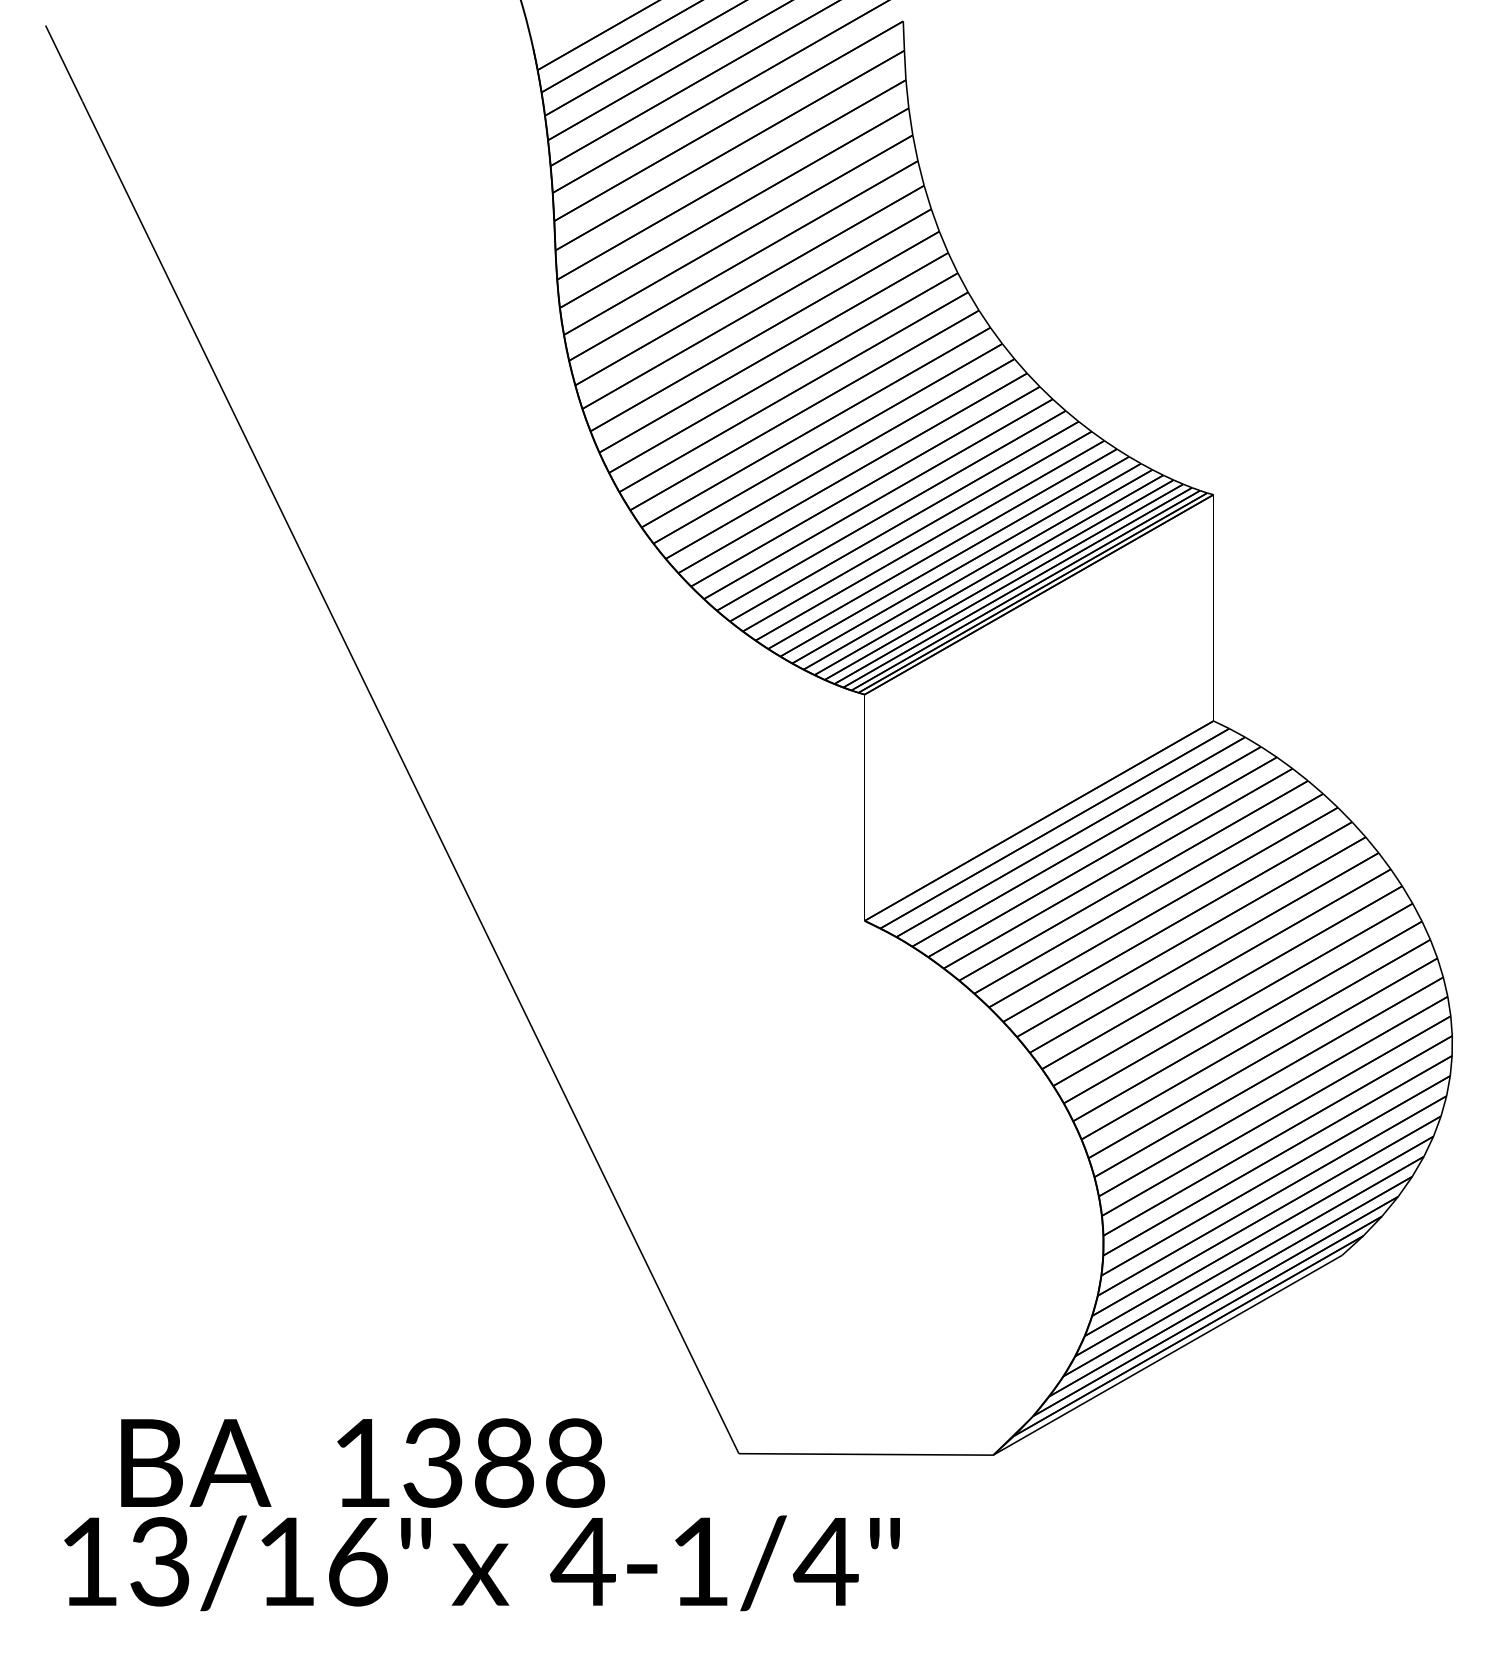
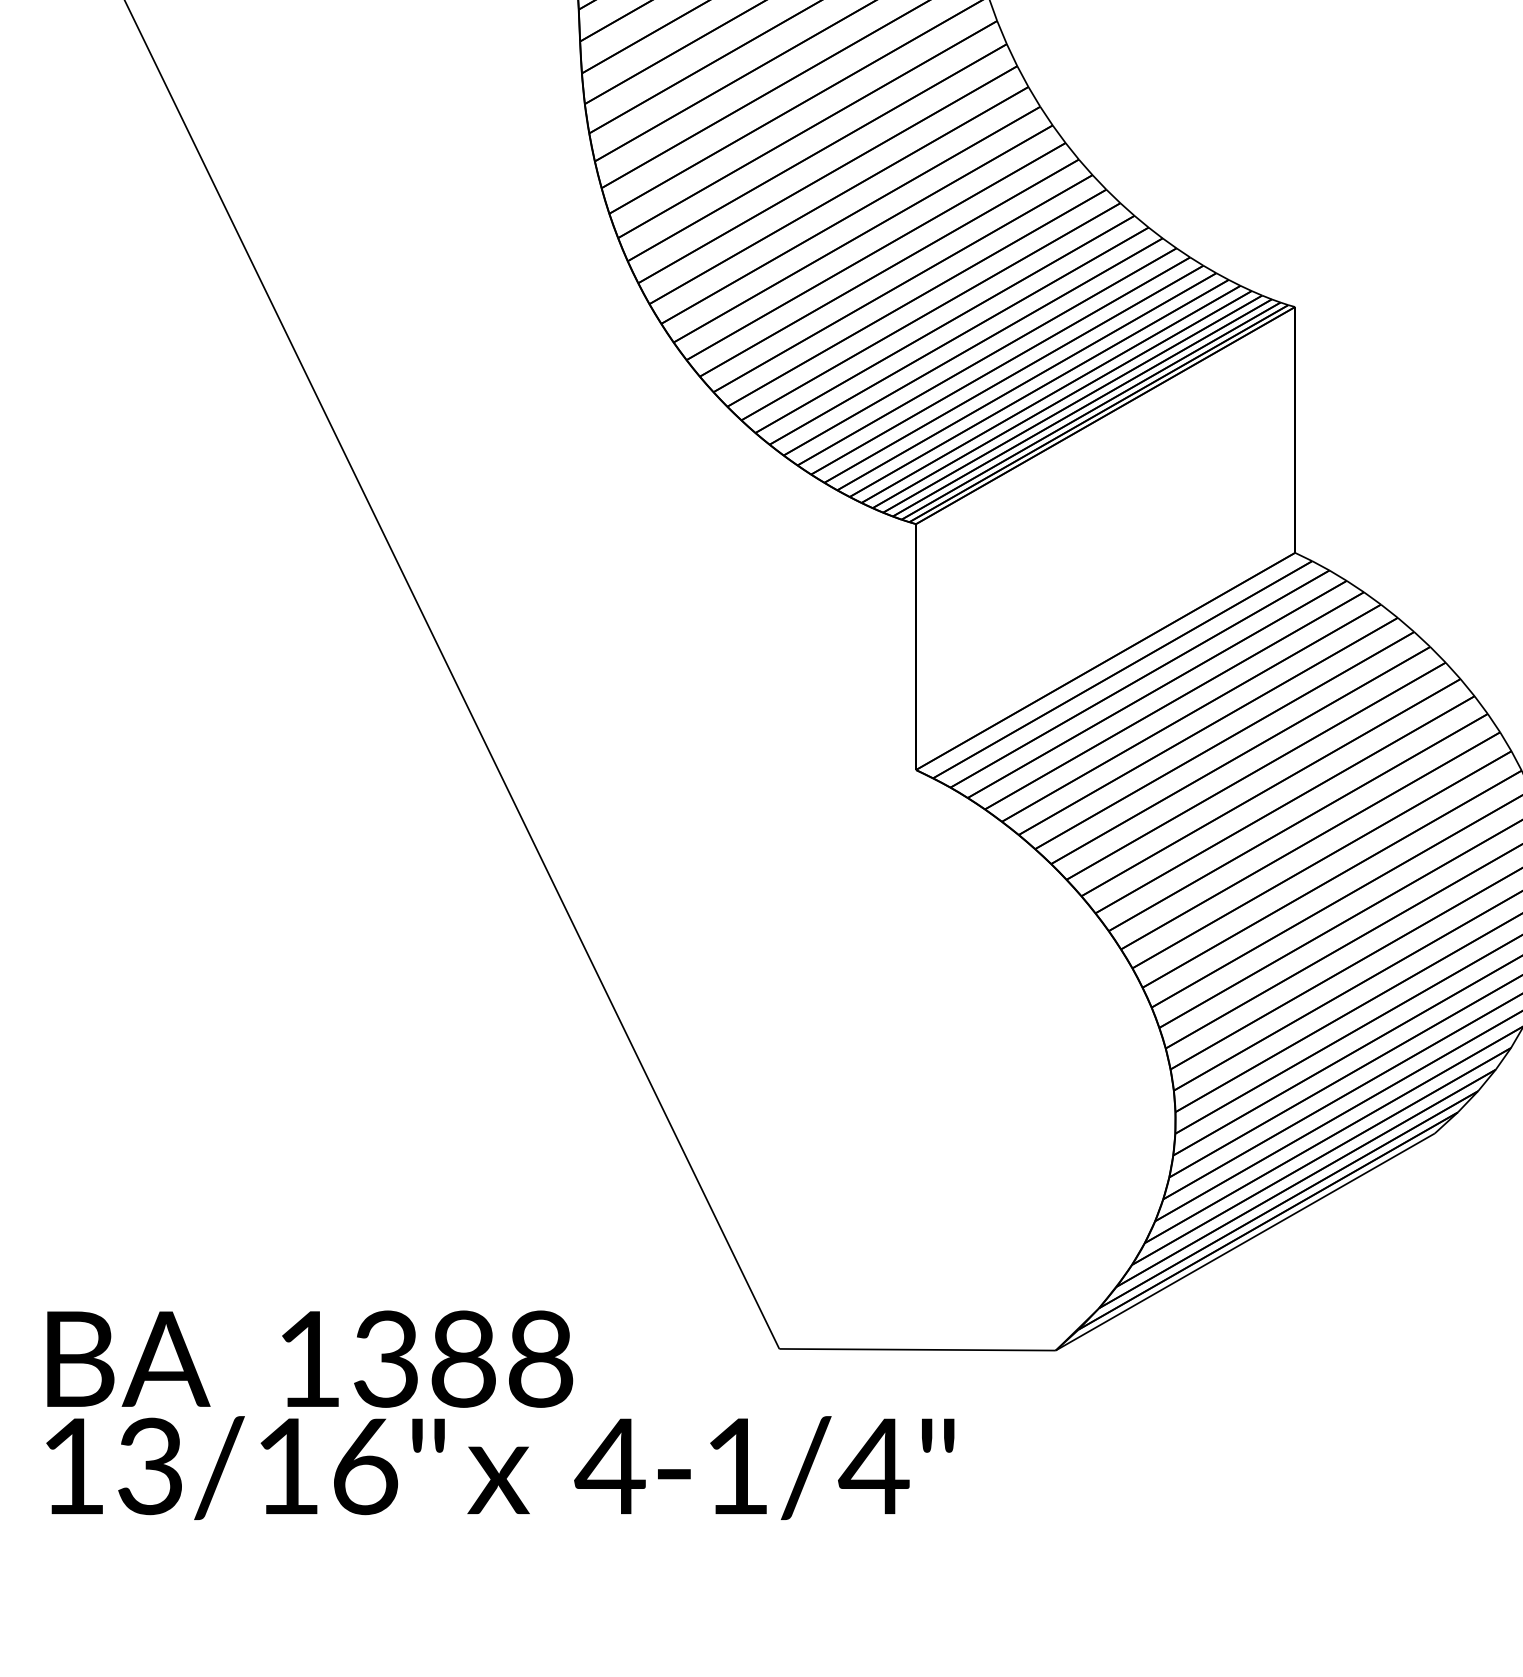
text: (363, 1462) -> (310, 1358), moved

